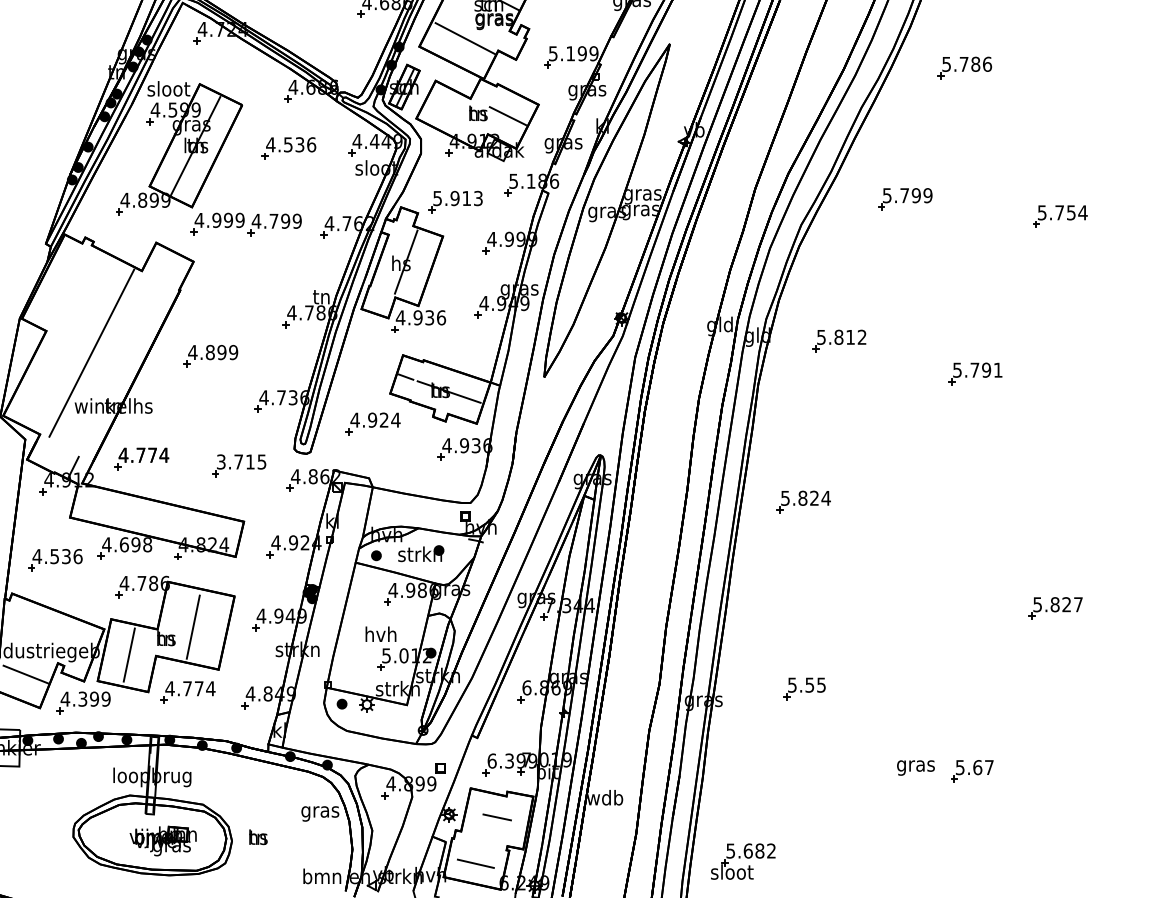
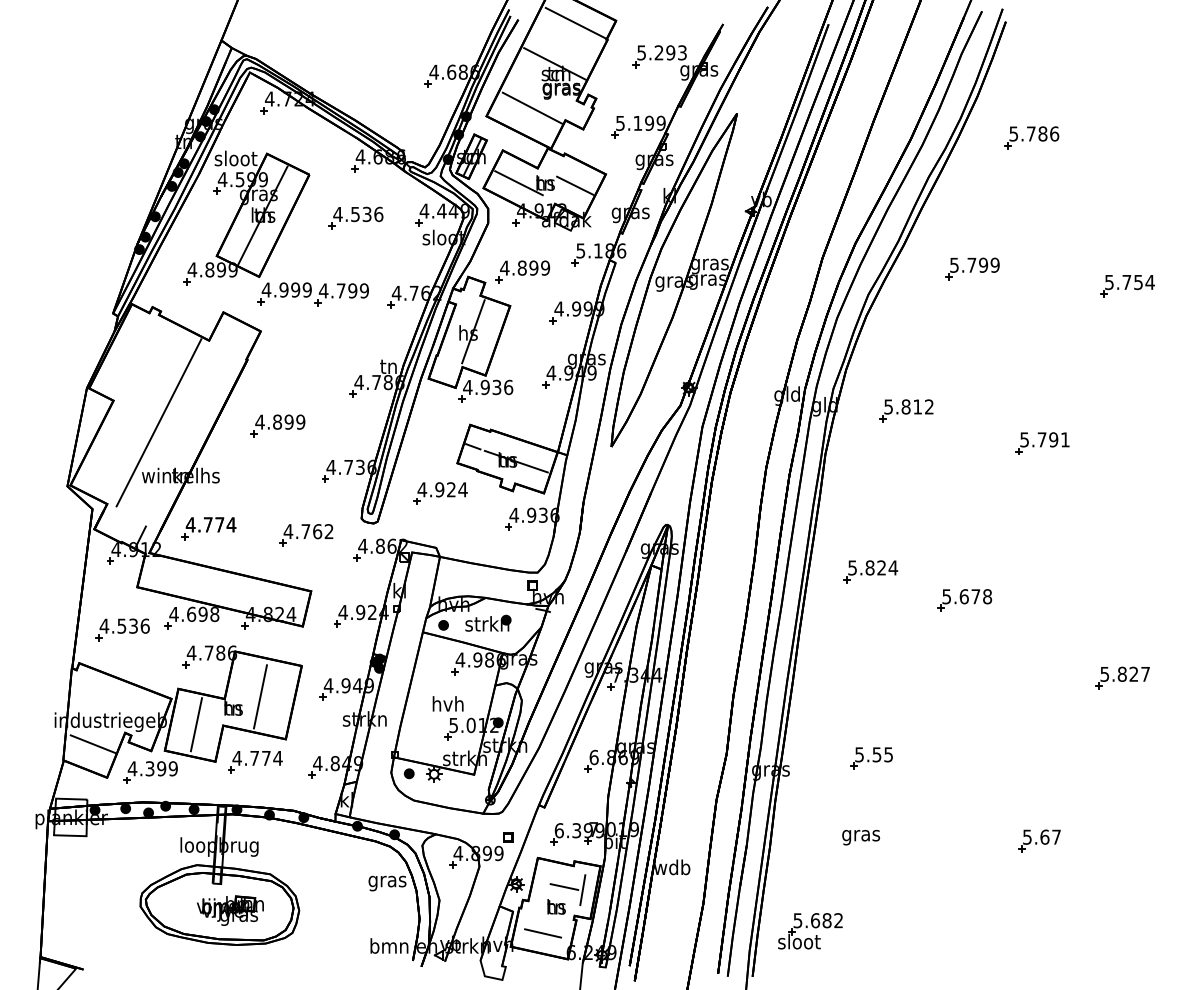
line: (451, 113) -> (518, 183), added
text: (458, 197) -> (525, 267), 5.913 -> 4.899
text: (241, 461) -> (308, 531), 3.715 -> 4.762
part: (897, 530) -> (964, 600), added
text: (916, 767) -> (861, 837), moved
line: (515, 820) -> (582, 890), added
text: (258, 836) -> (556, 906), moved

